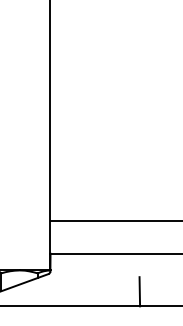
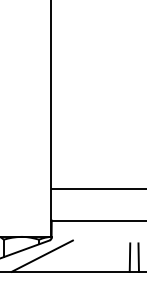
line: (40, 290) -> (41, 256), added
line: (130, 291) -> (129, 257), added

